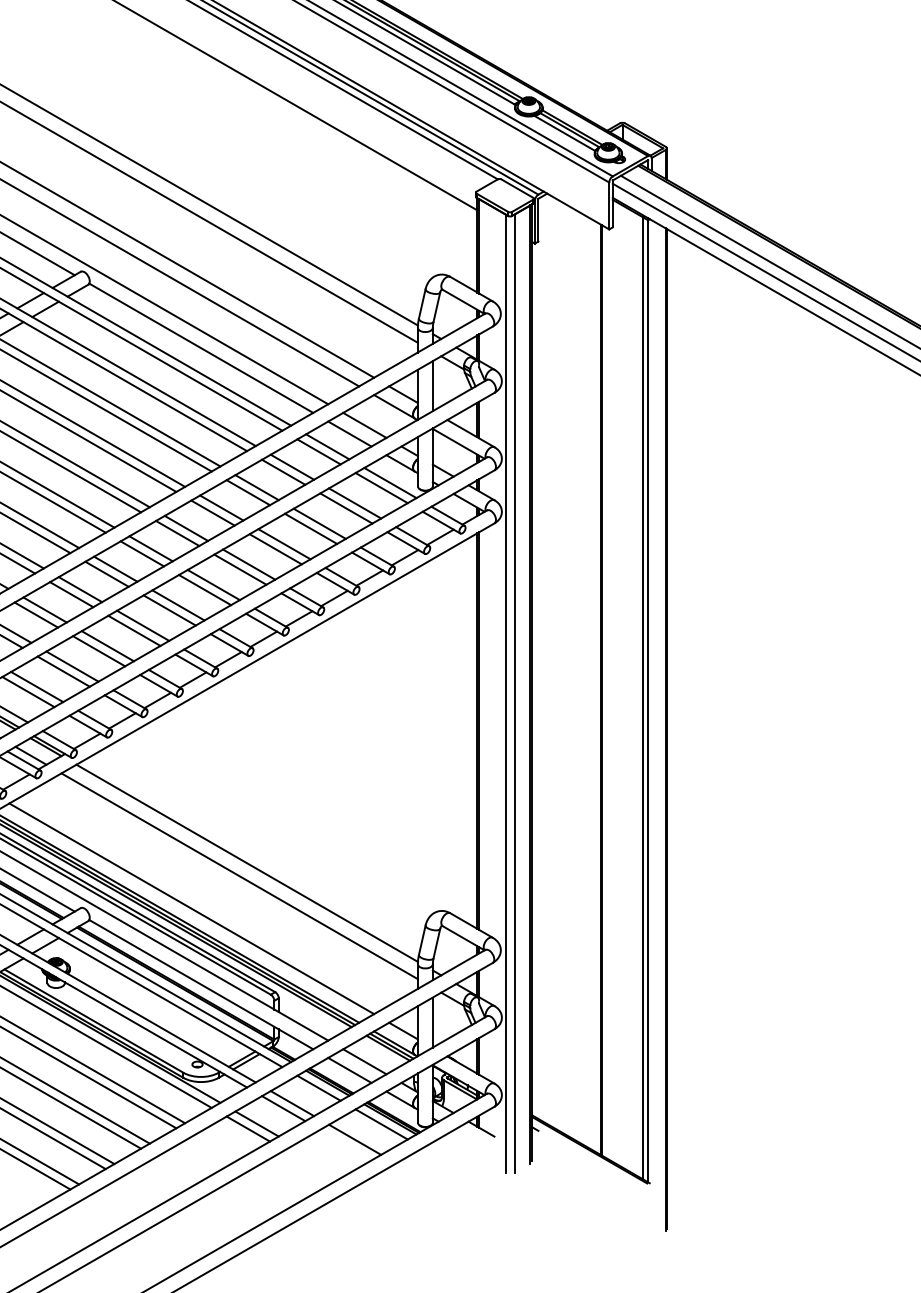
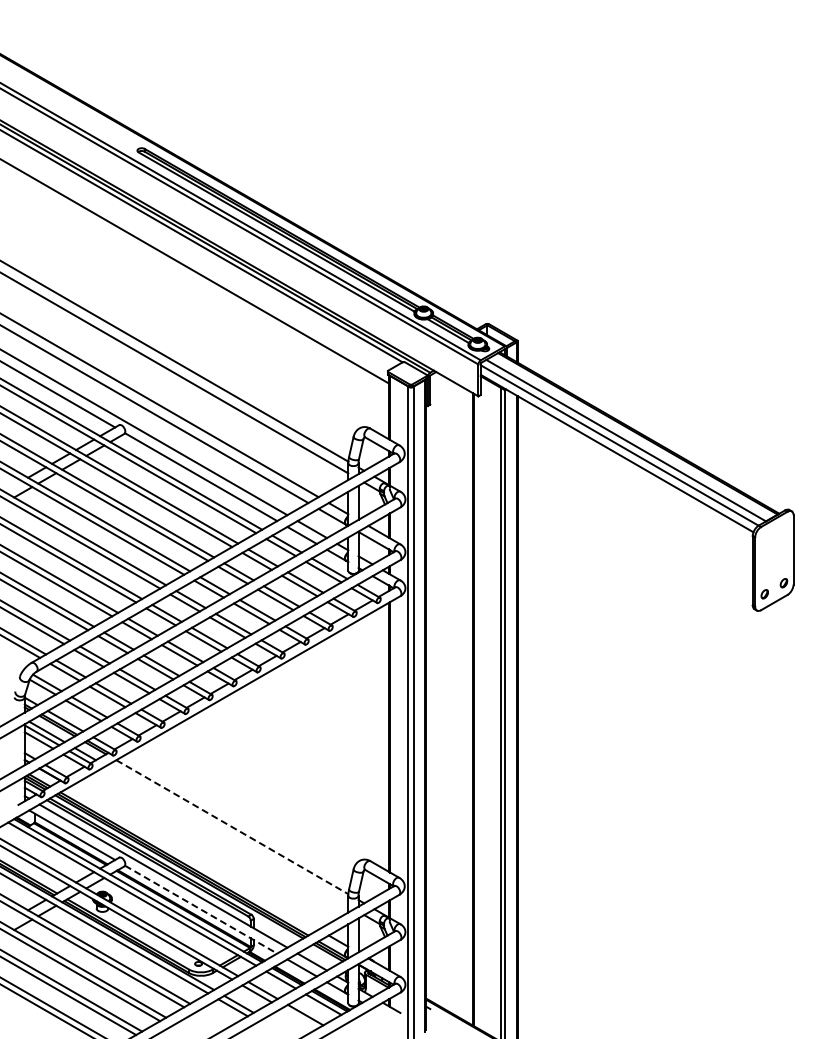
line: (247, 863) -> (232, 827), solid -> dashed
line: (240, 875) -> (227, 835), removed
line: (191, 907) -> (194, 857), removed
line: (201, 984) -> (201, 909), solid -> dashed

